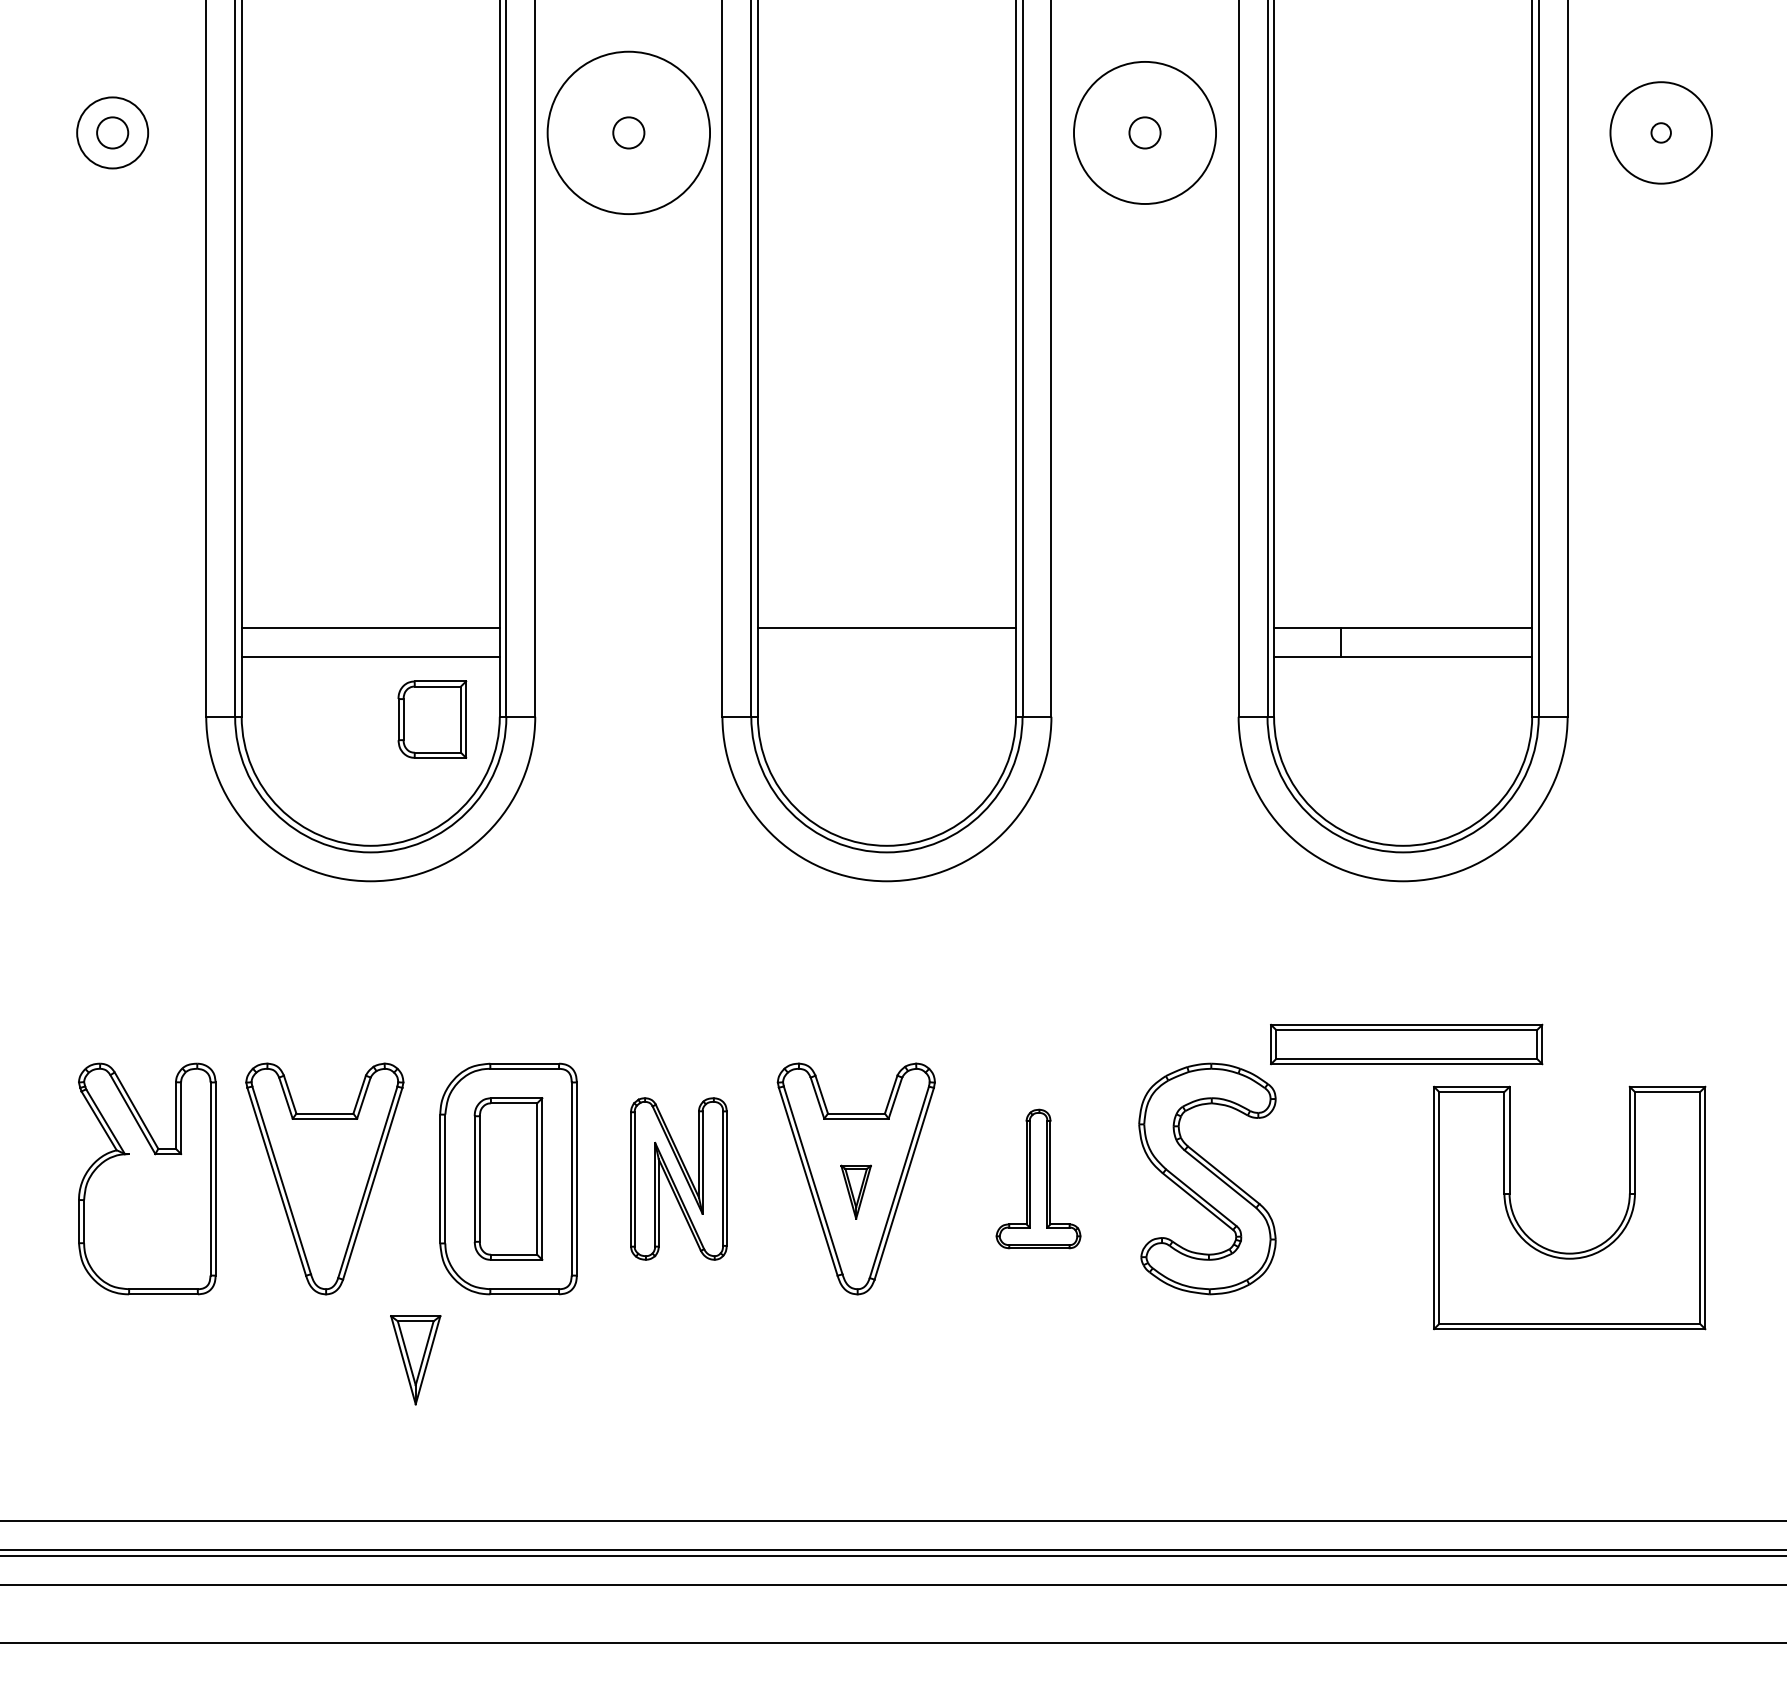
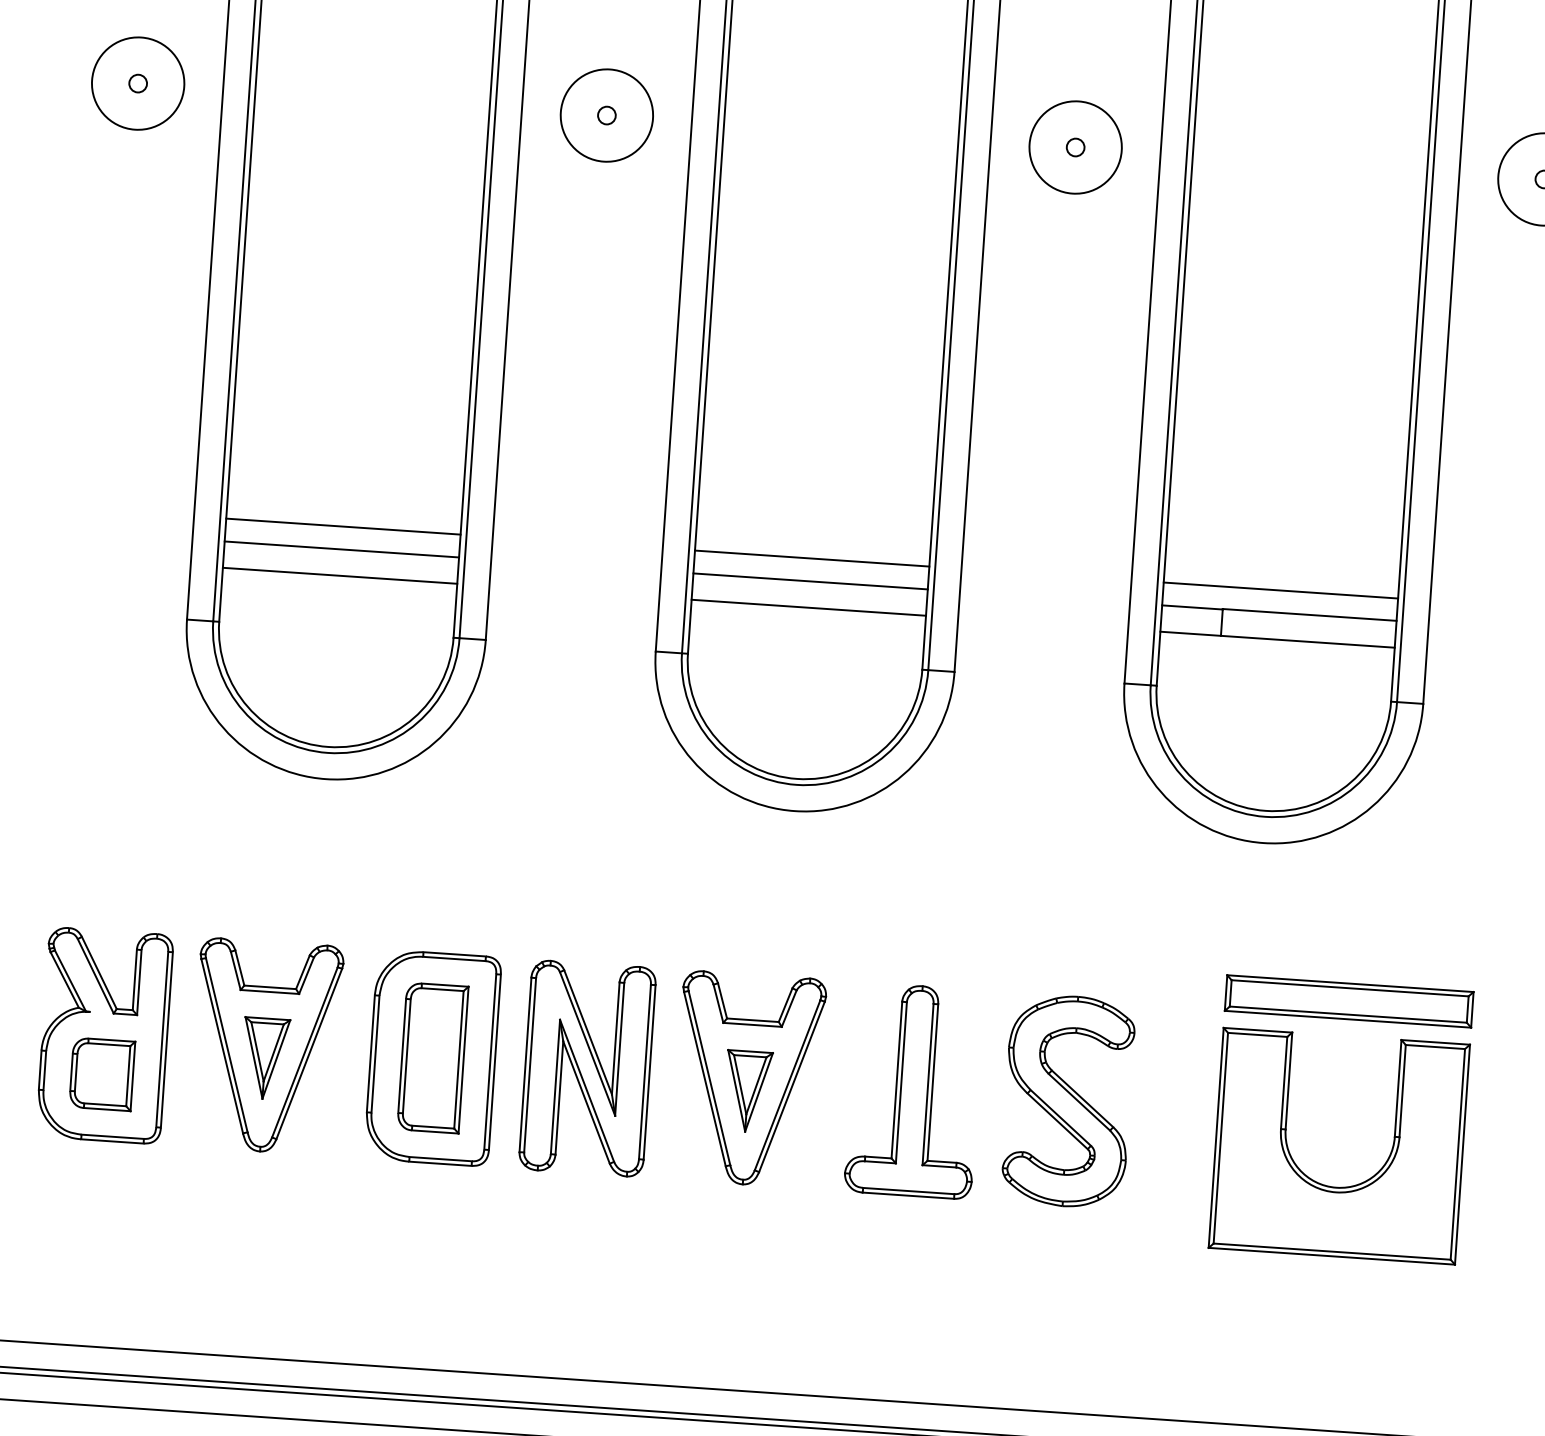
circle: (112, 132) -> (138, 83), size x0.62
circle: (112, 132) -> (138, 83), size x1.43
circle: (628, 132) -> (606, 115), size x0.62
circle: (628, 132) -> (606, 115), size x0.62
circle: (1144, 132) -> (1075, 147), size x0.62
circle: (1144, 132) -> (1075, 147), size x0.71
line: (370, 603) -> (343, 526), added
line: (886, 603) -> (811, 558), added
line: (1403, 603) -> (1281, 590), added
line: (886, 657) -> (808, 607), added
part: (432, 719) -> (102, 1074), moved
part: (1406, 1044) -> (1349, 1001), moved
part: (678, 1178) -> (587, 1068), size x1.43
part: (1038, 1178) -> (914, 1090), size x1.67
part: (855, 1192) -> (747, 1091), size x1.67
part: (1569, 1252) -> (1336, 1186), moved
part: (415, 1360) -> (264, 1058), moved

